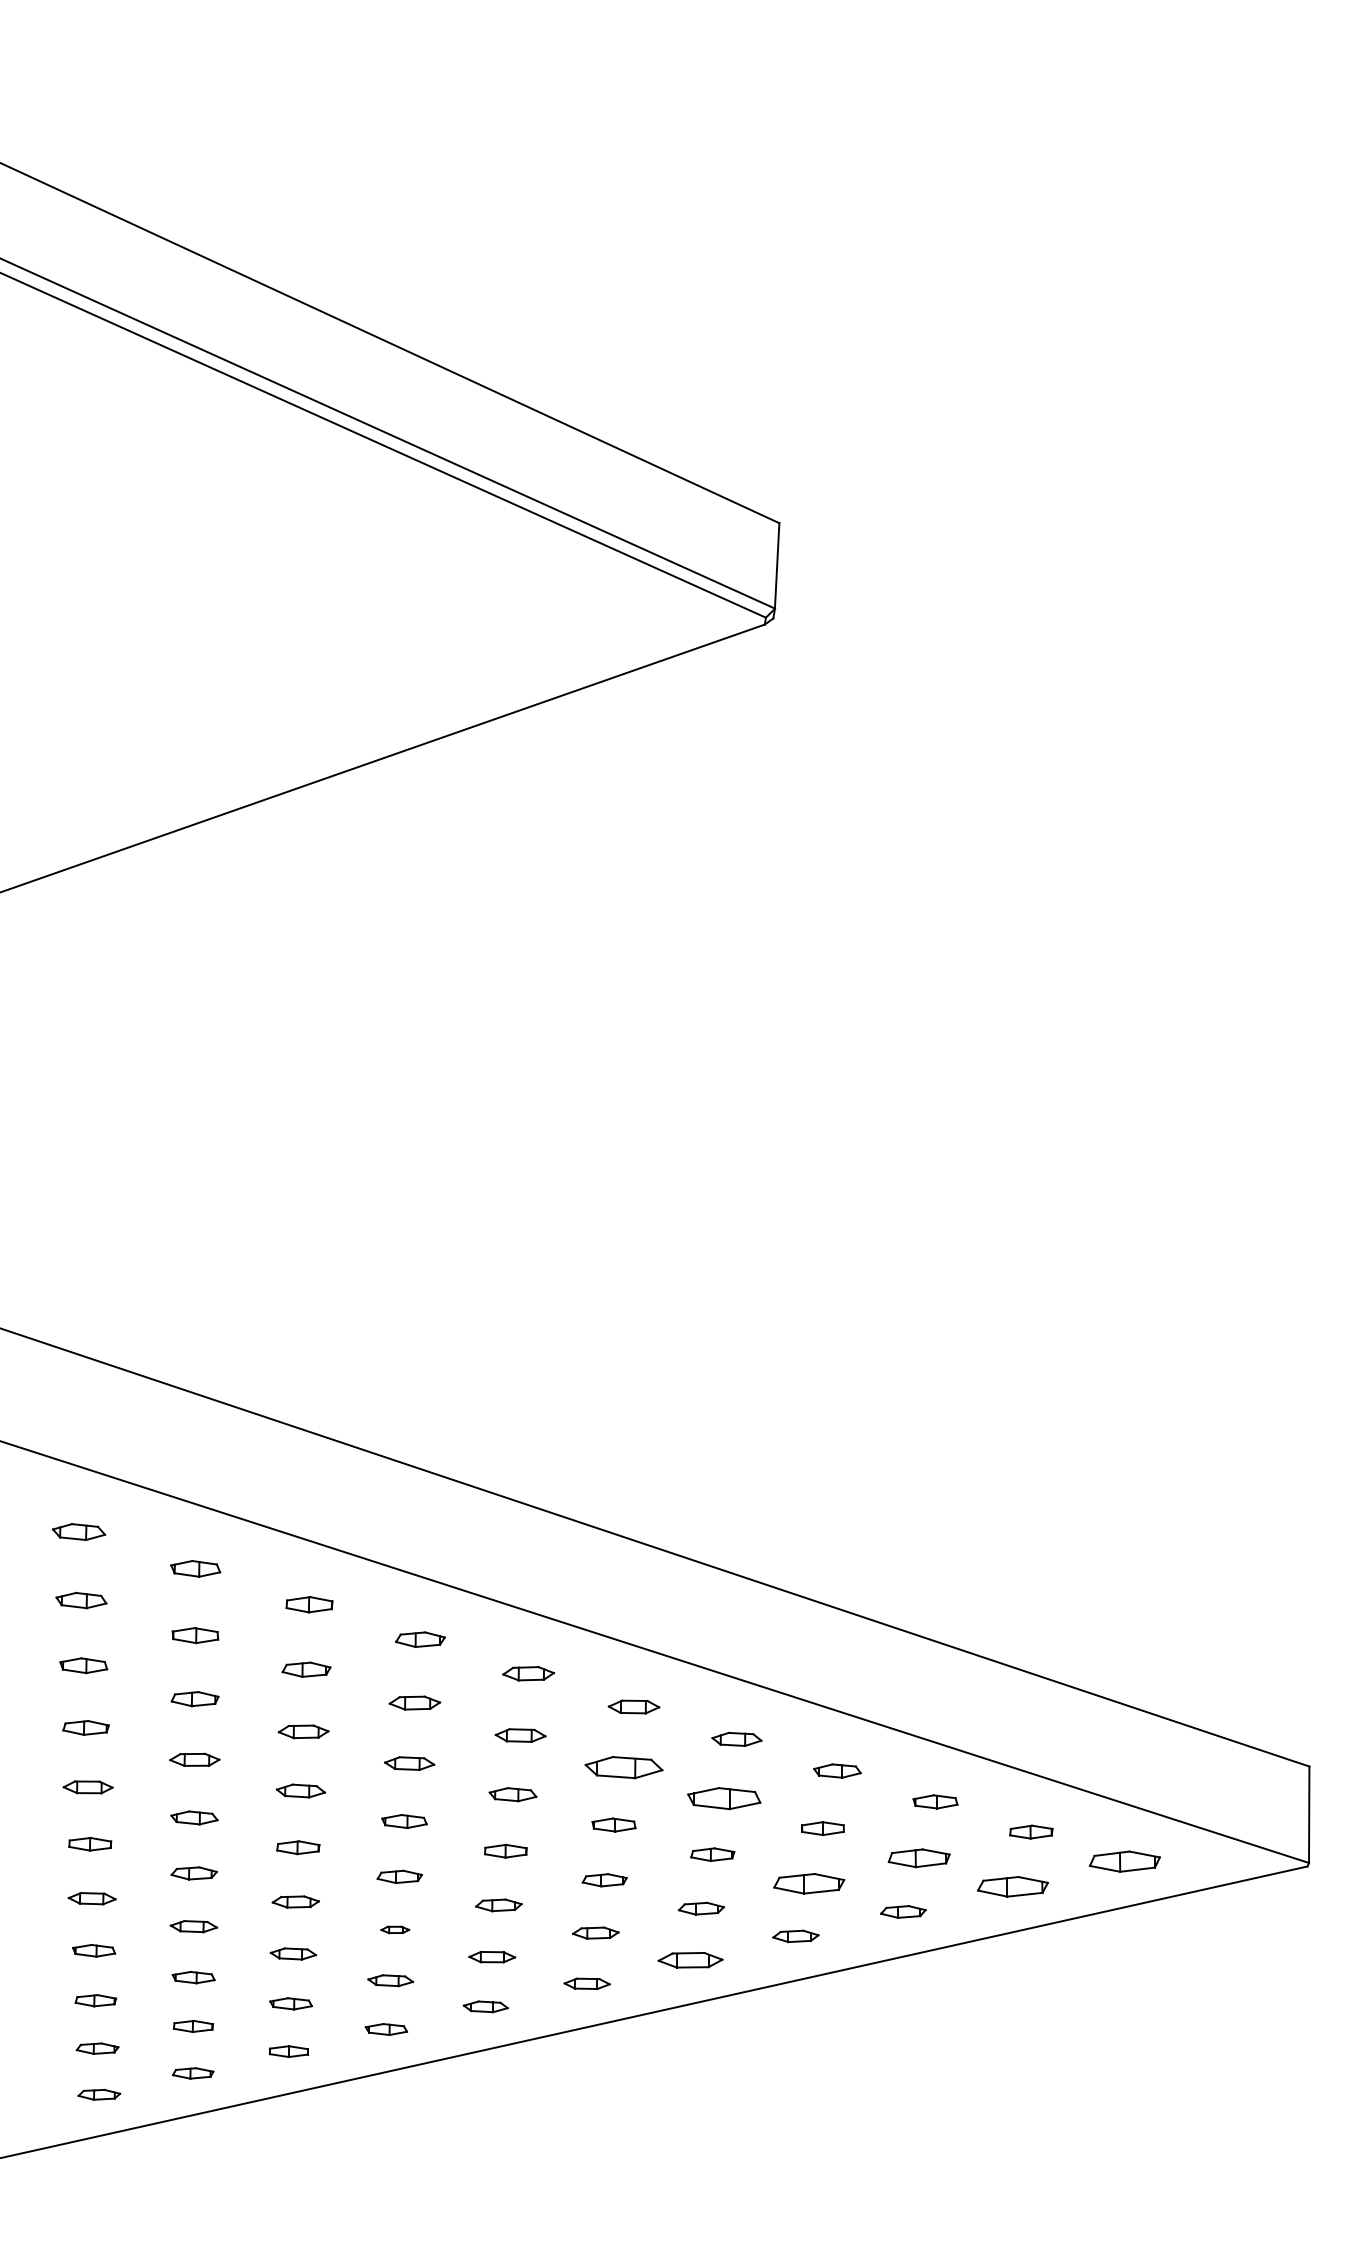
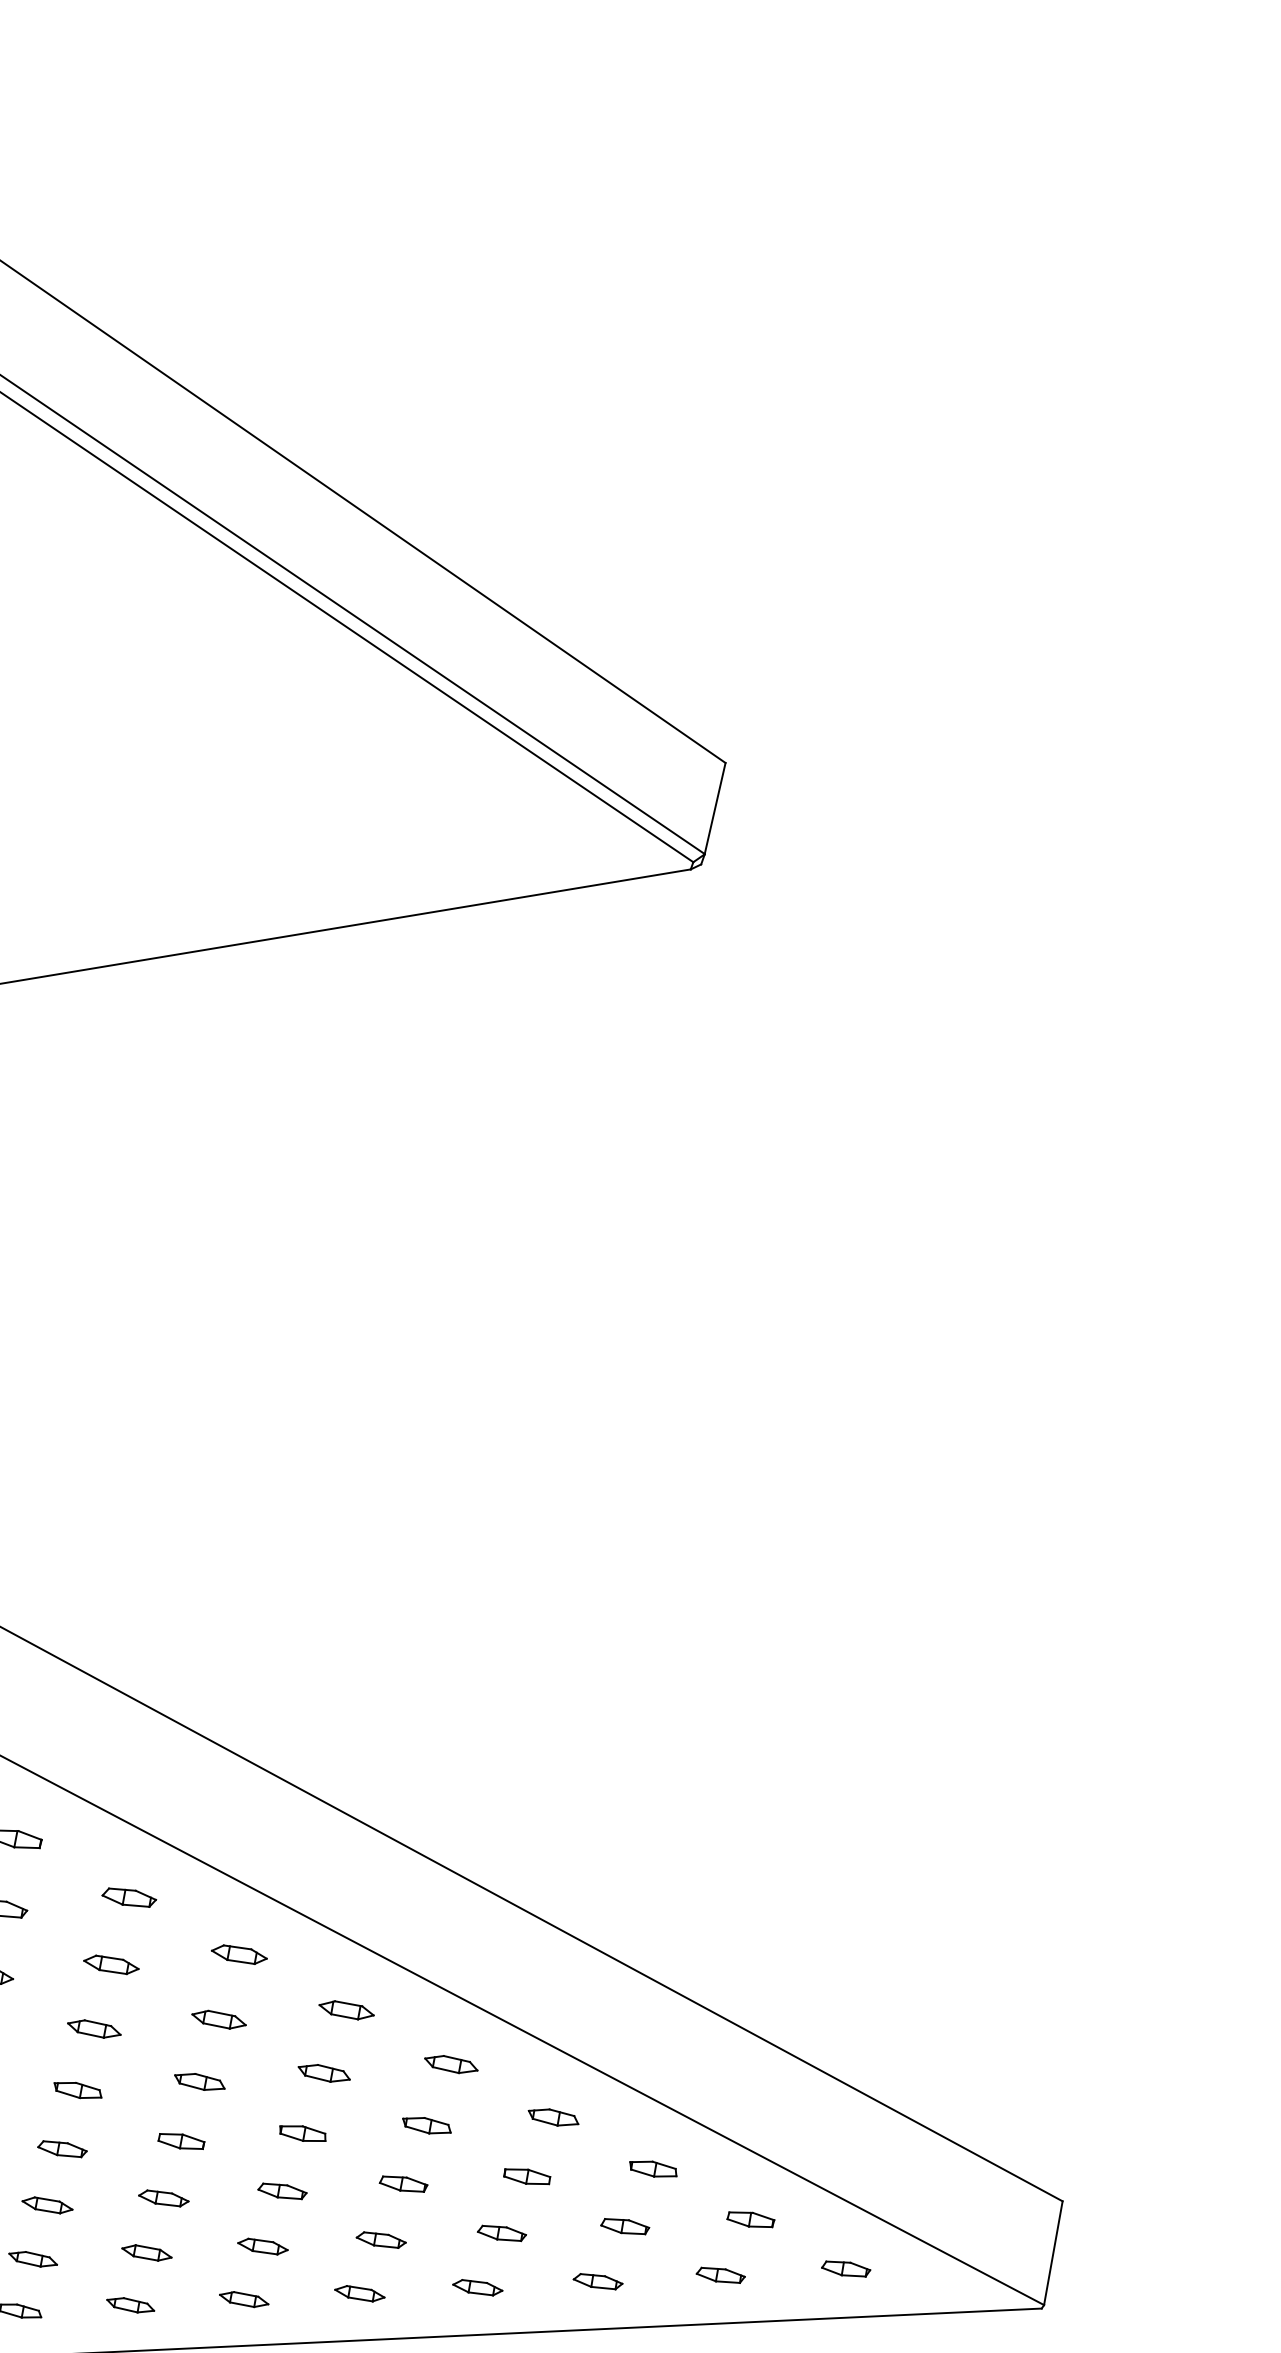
part: (623, 1766) -> (324, 2072), size x0.62
part: (724, 1797) -> (427, 2124), size x0.62
part: (918, 1857) -> (624, 2225), size x0.71
part: (1124, 1861) -> (845, 2268), size x0.62
part: (808, 1883) -> (501, 2233), size x0.62
part: (1012, 1887) -> (720, 2275), size x0.62
part: (395, 1929) -> (47, 2205), size x1.67
part: (690, 1960) -> (359, 2293), size x0.71

